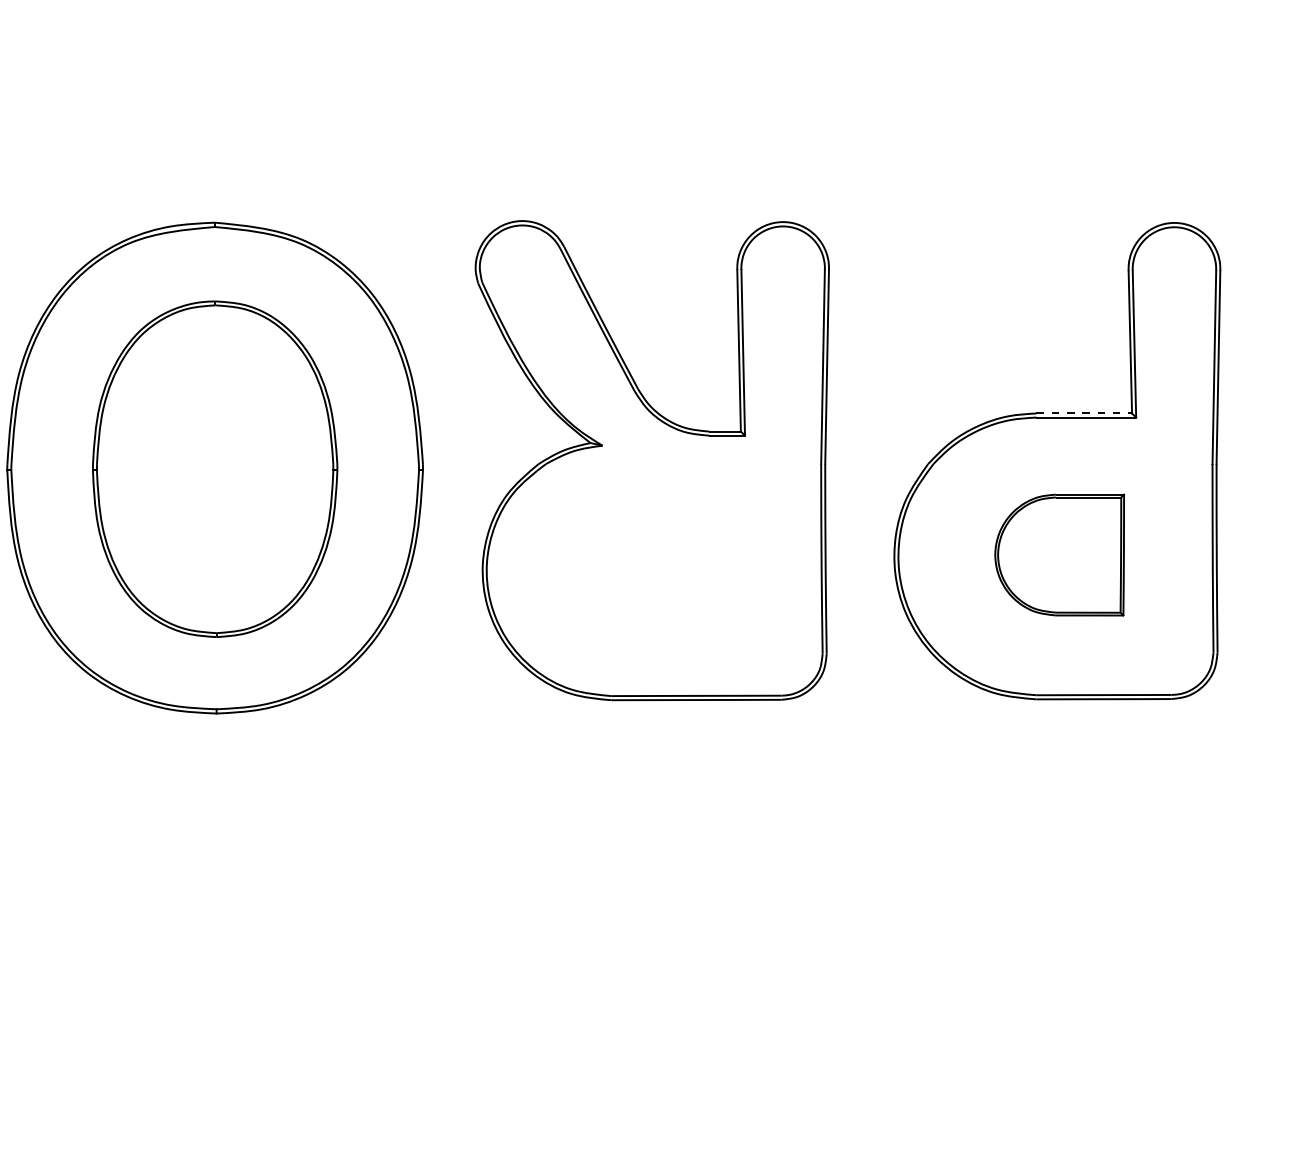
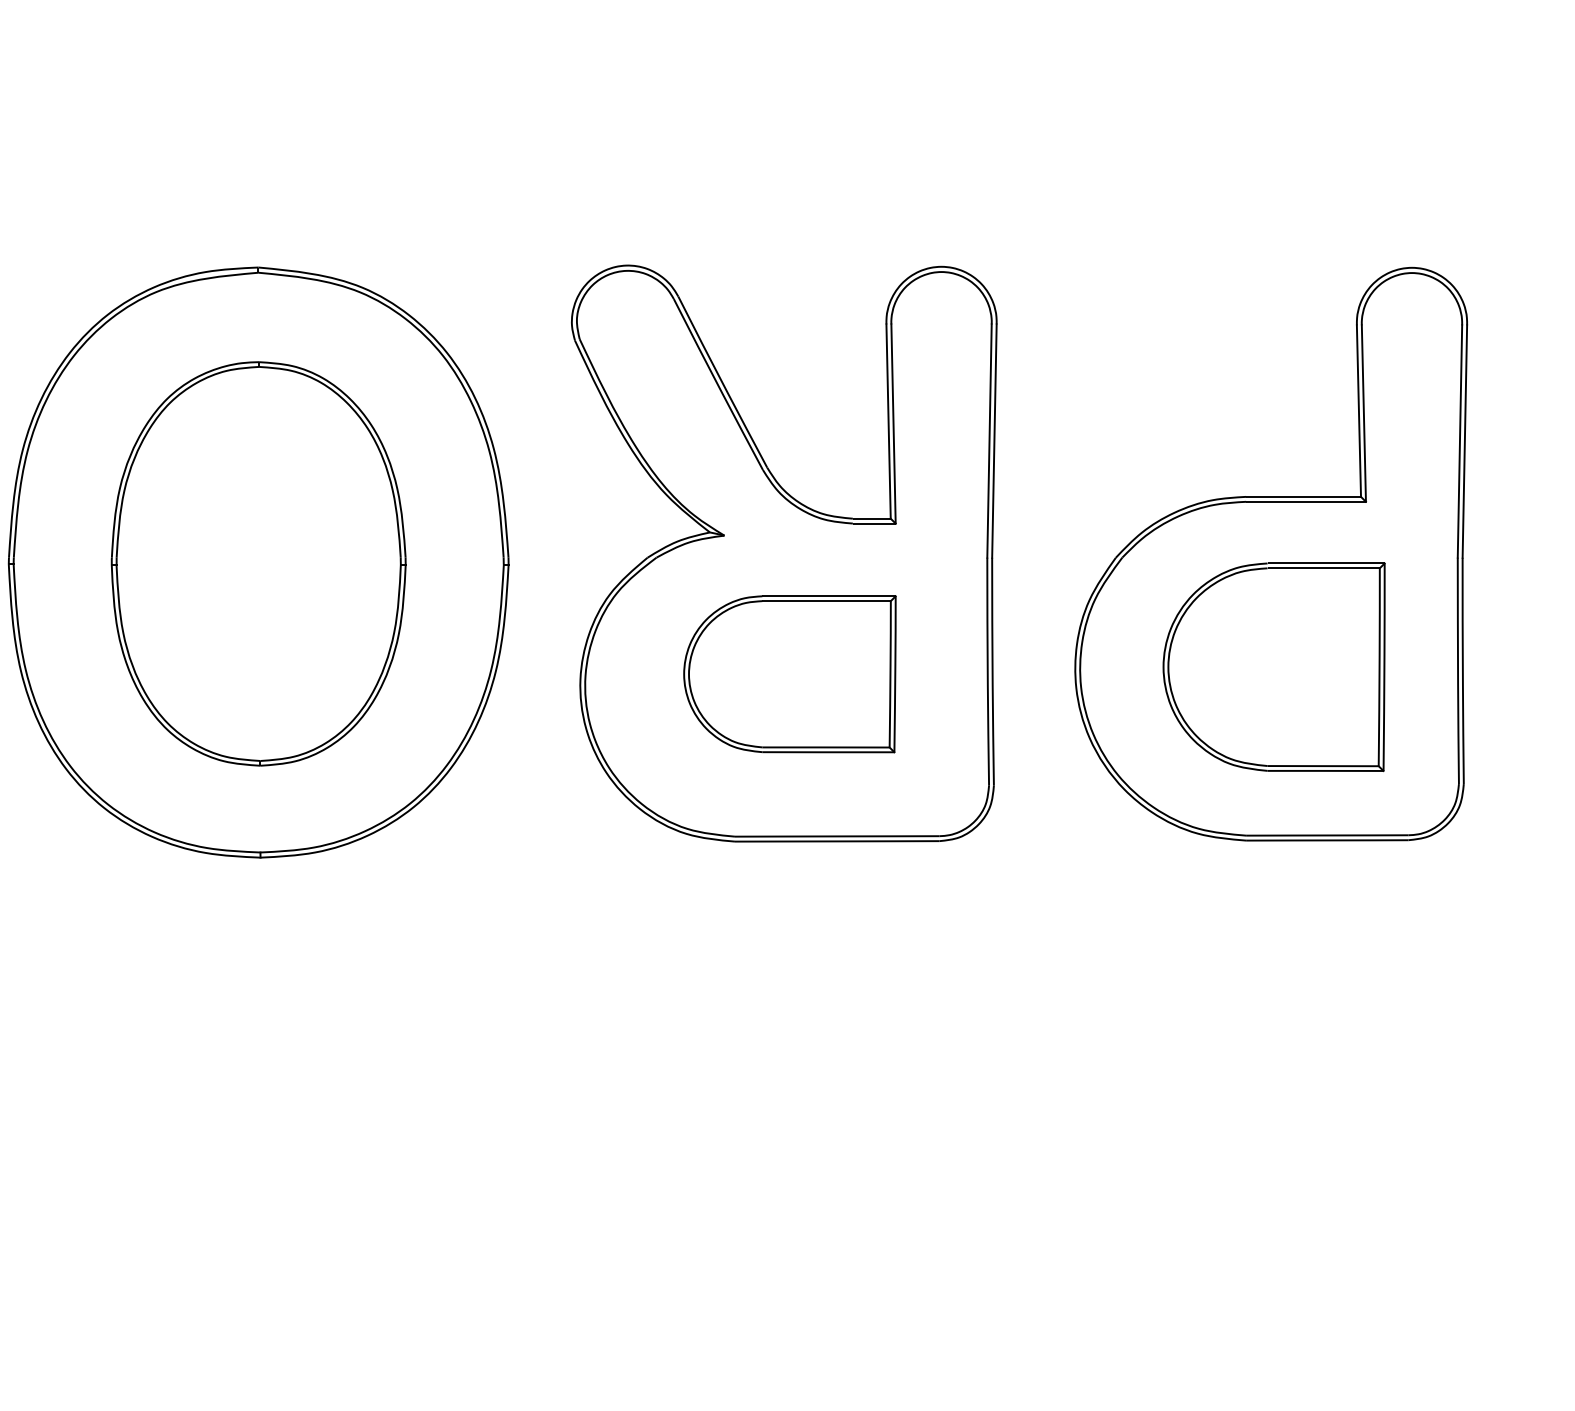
line: (1085, 413) -> (1305, 496), dashed -> solid
part: (1059, 554) -> (1273, 666), size x1.43
part: (656, 560) -> (789, 673), added

